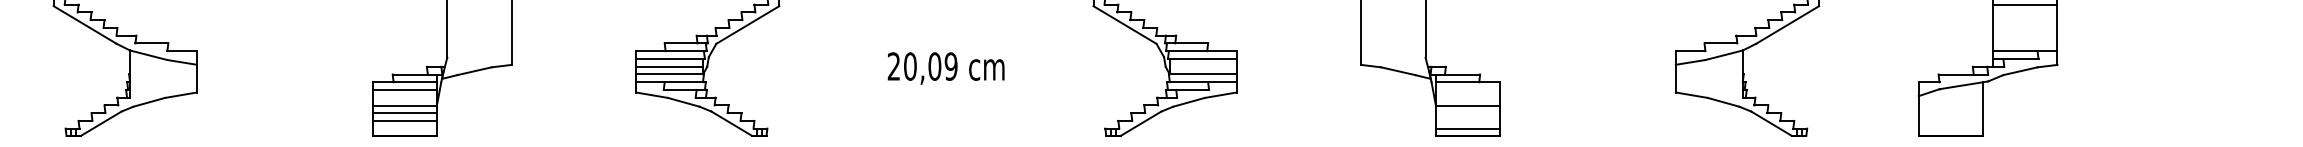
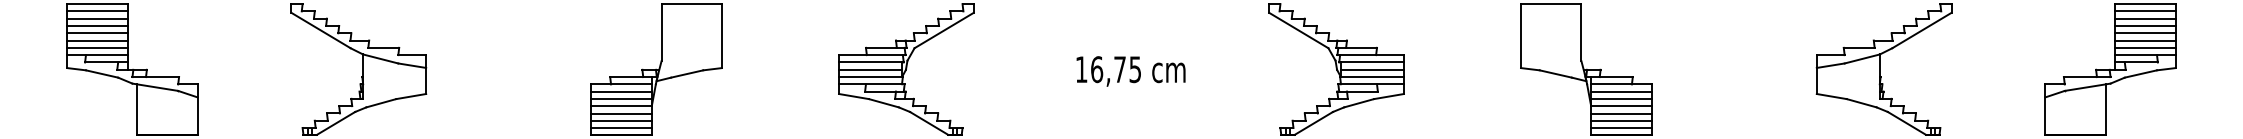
line: (2025, 12) -> (2145, 18), added
line: (2025, 19) -> (2145, 25), added
line: (2025, 28) -> (2145, 33), added
line: (2025, 35) -> (2145, 40), added
line: (2025, 43) -> (2145, 47), added
text: (922, 66) -> (1108, 69), 20,09 -> 16,75
line: (1202, 66) -> (1371, 69), added
line: (1468, 89) -> (1621, 91), added
line: (404, 97) -> (621, 98), added
line: (1468, 97) -> (1621, 98), added
line: (1468, 113) -> (1621, 113), added
line: (1468, 120) -> (1621, 120), added
line: (404, 129) -> (621, 128), added

